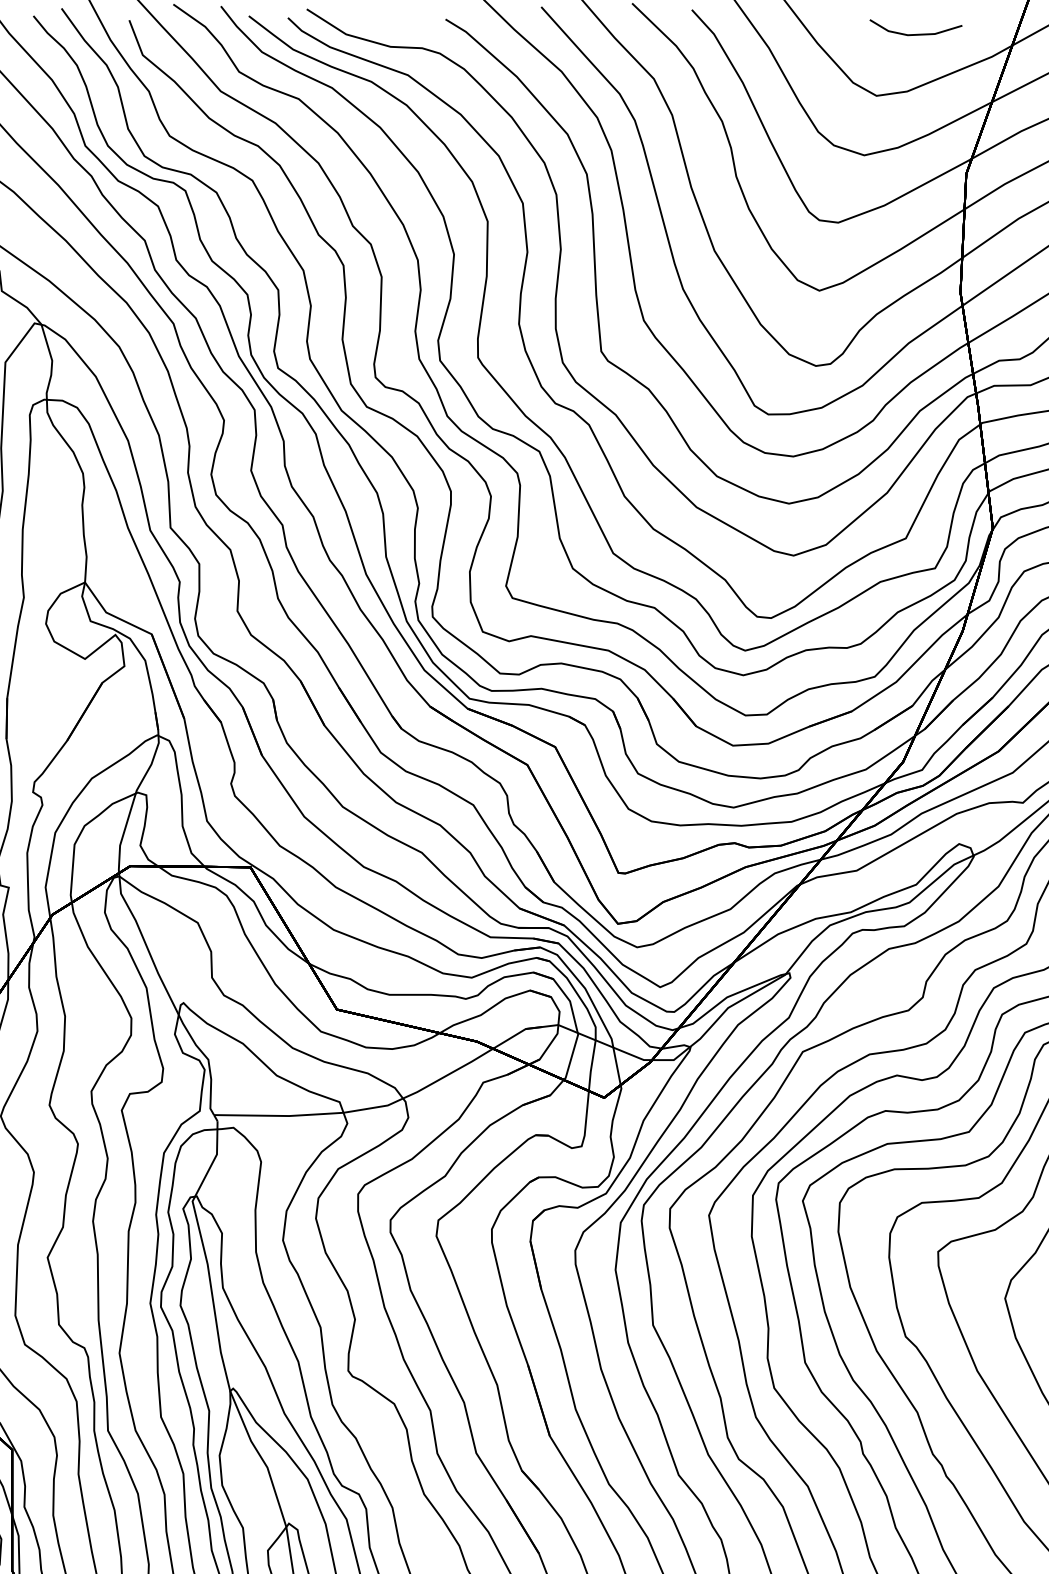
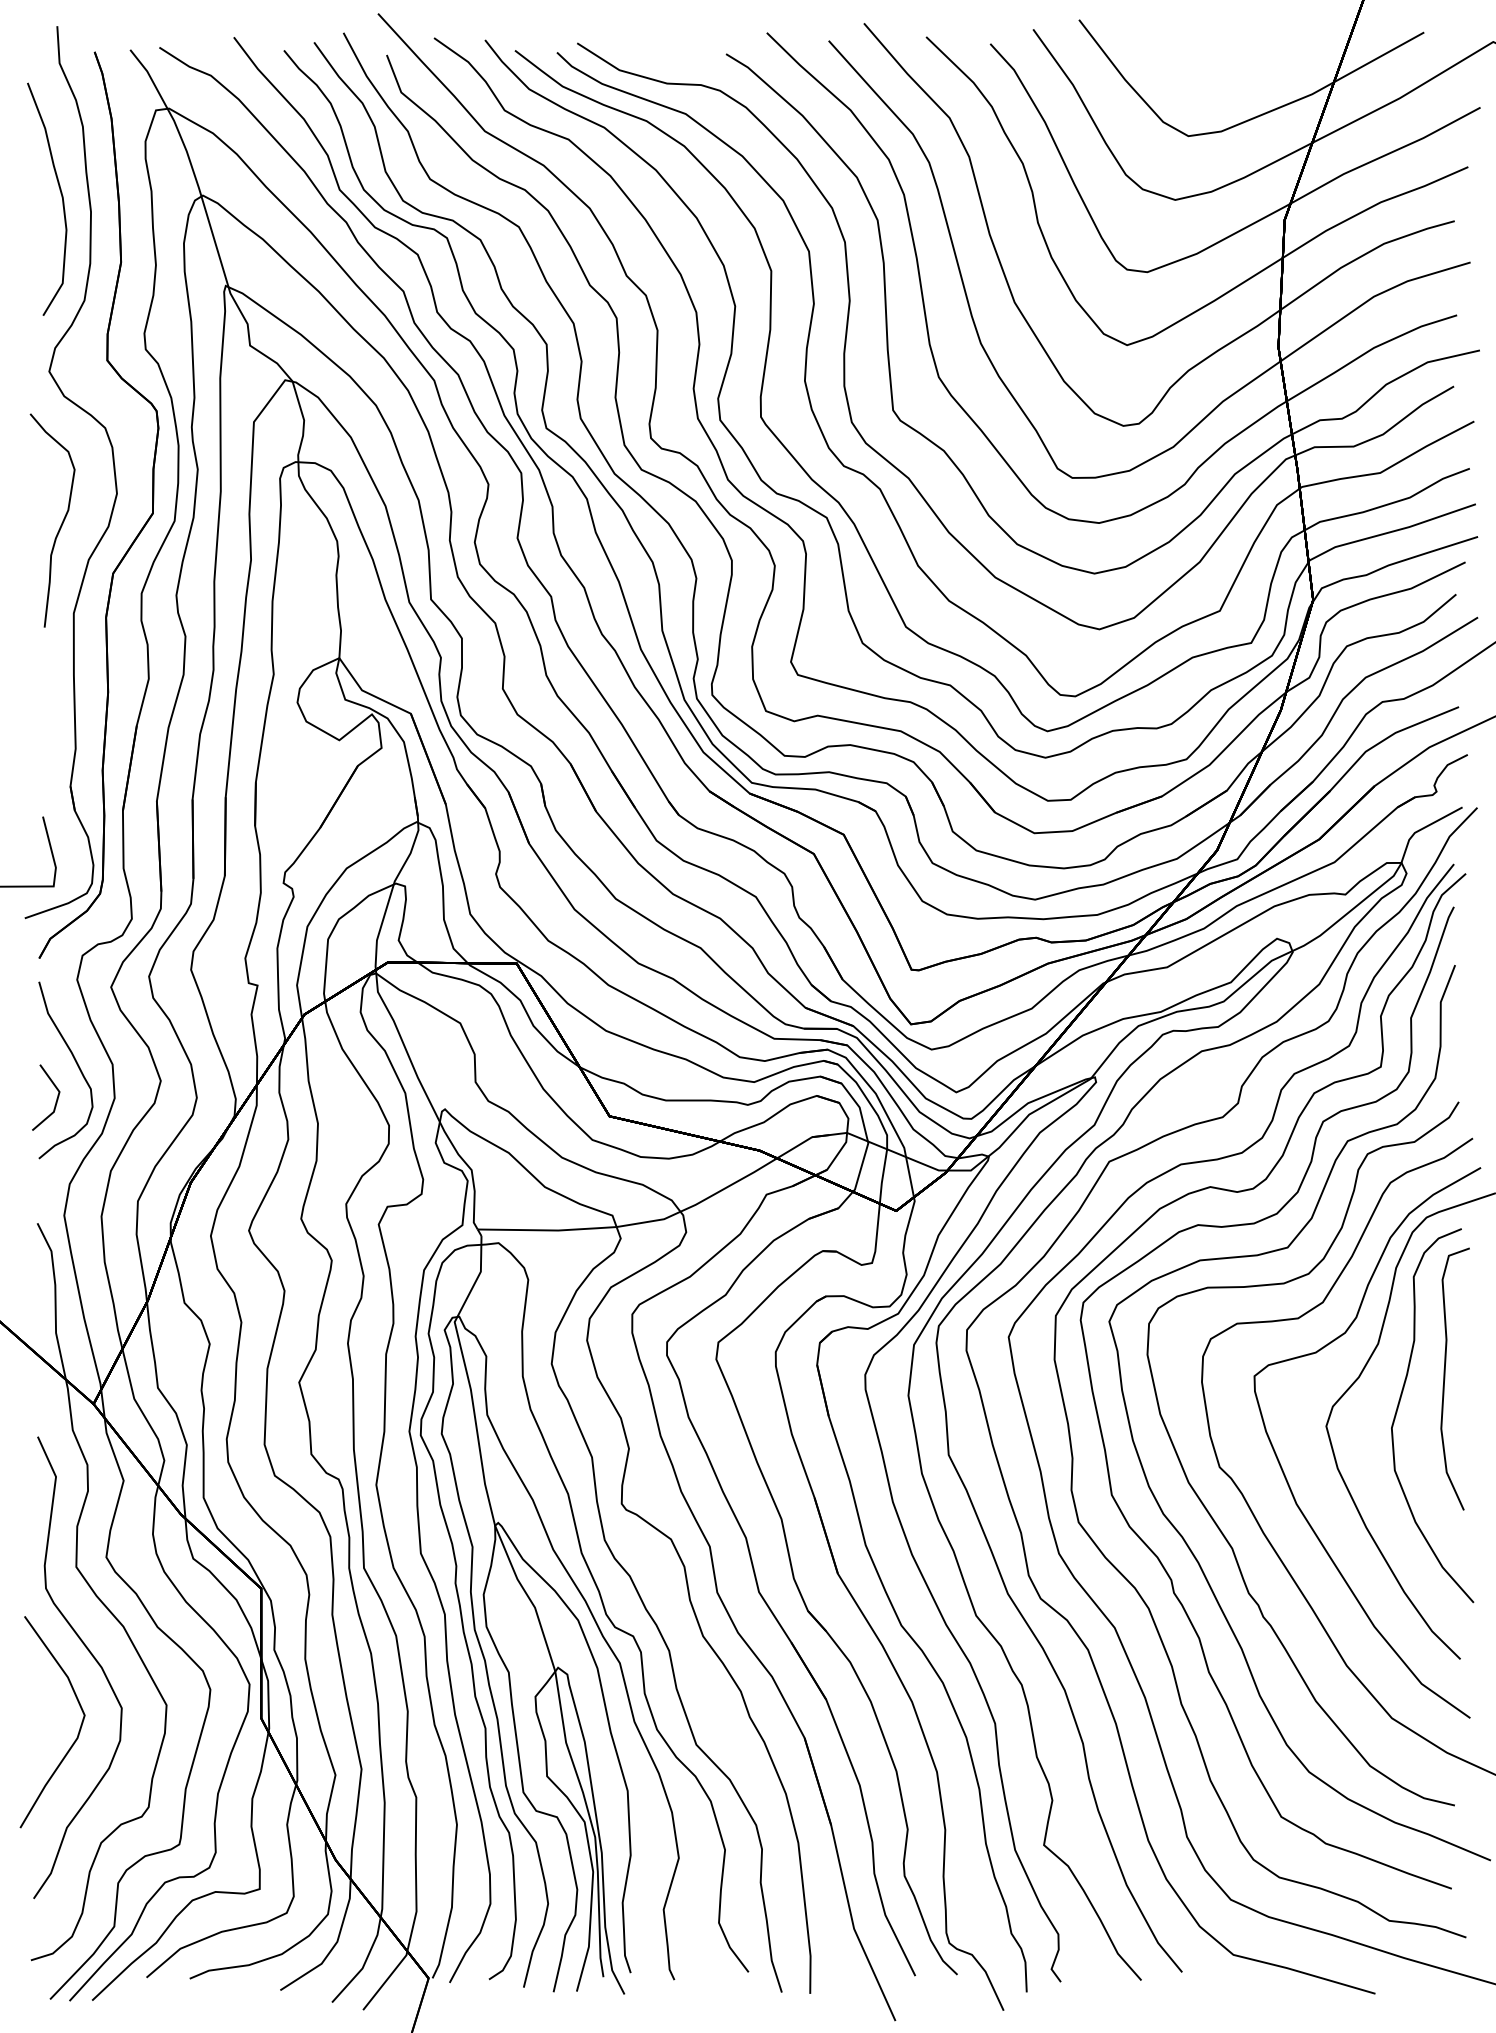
part: (915, 33) -> (1230, 69), removed

